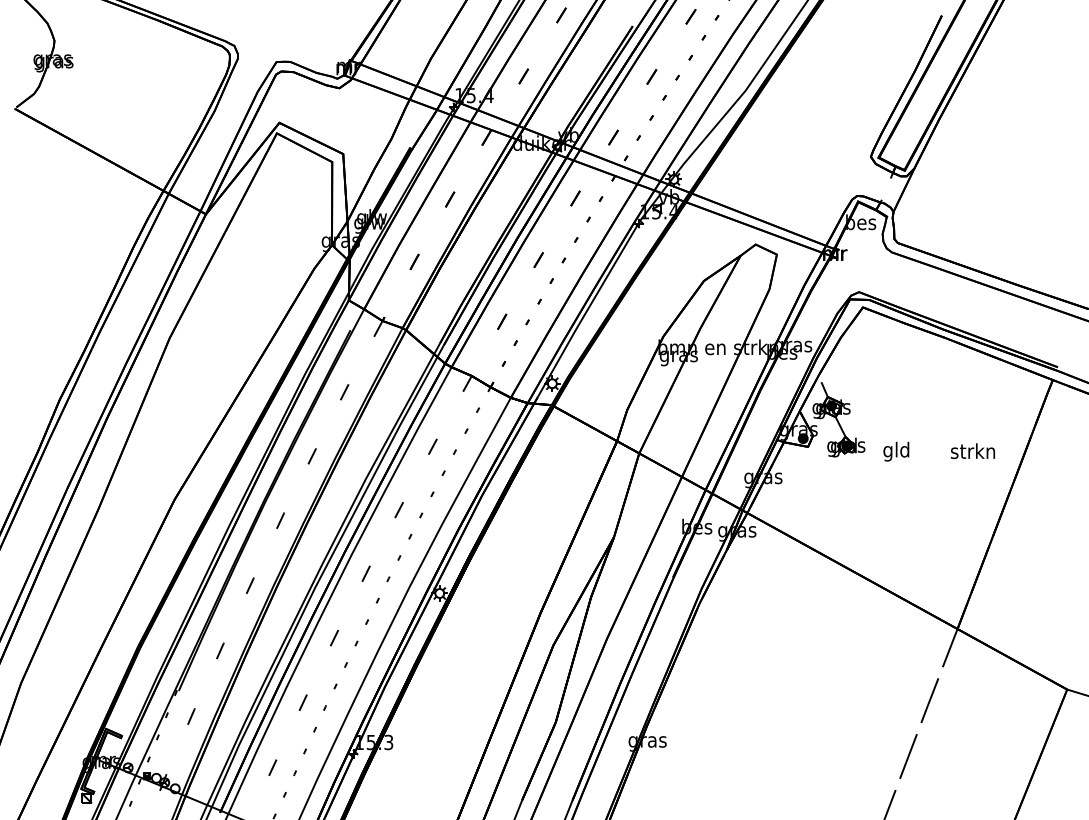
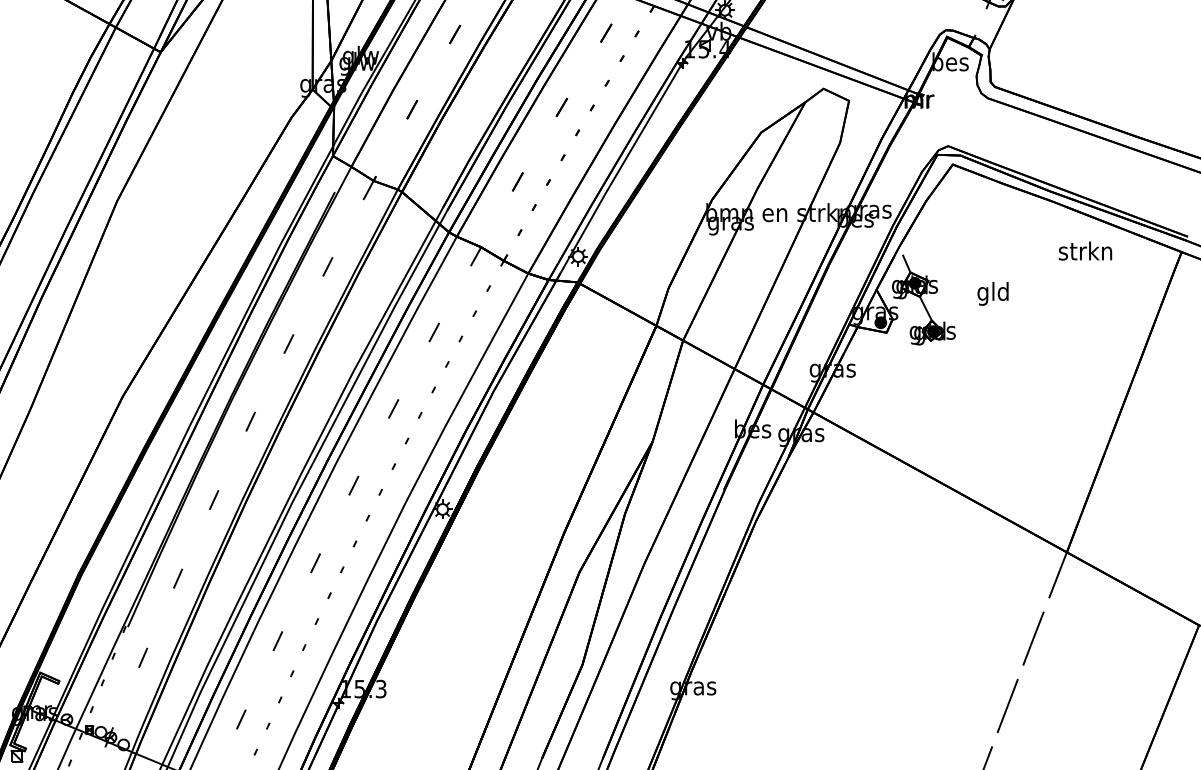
text: (896, 451) -> (993, 293), moved
text: (972, 451) -> (1084, 251), moved

